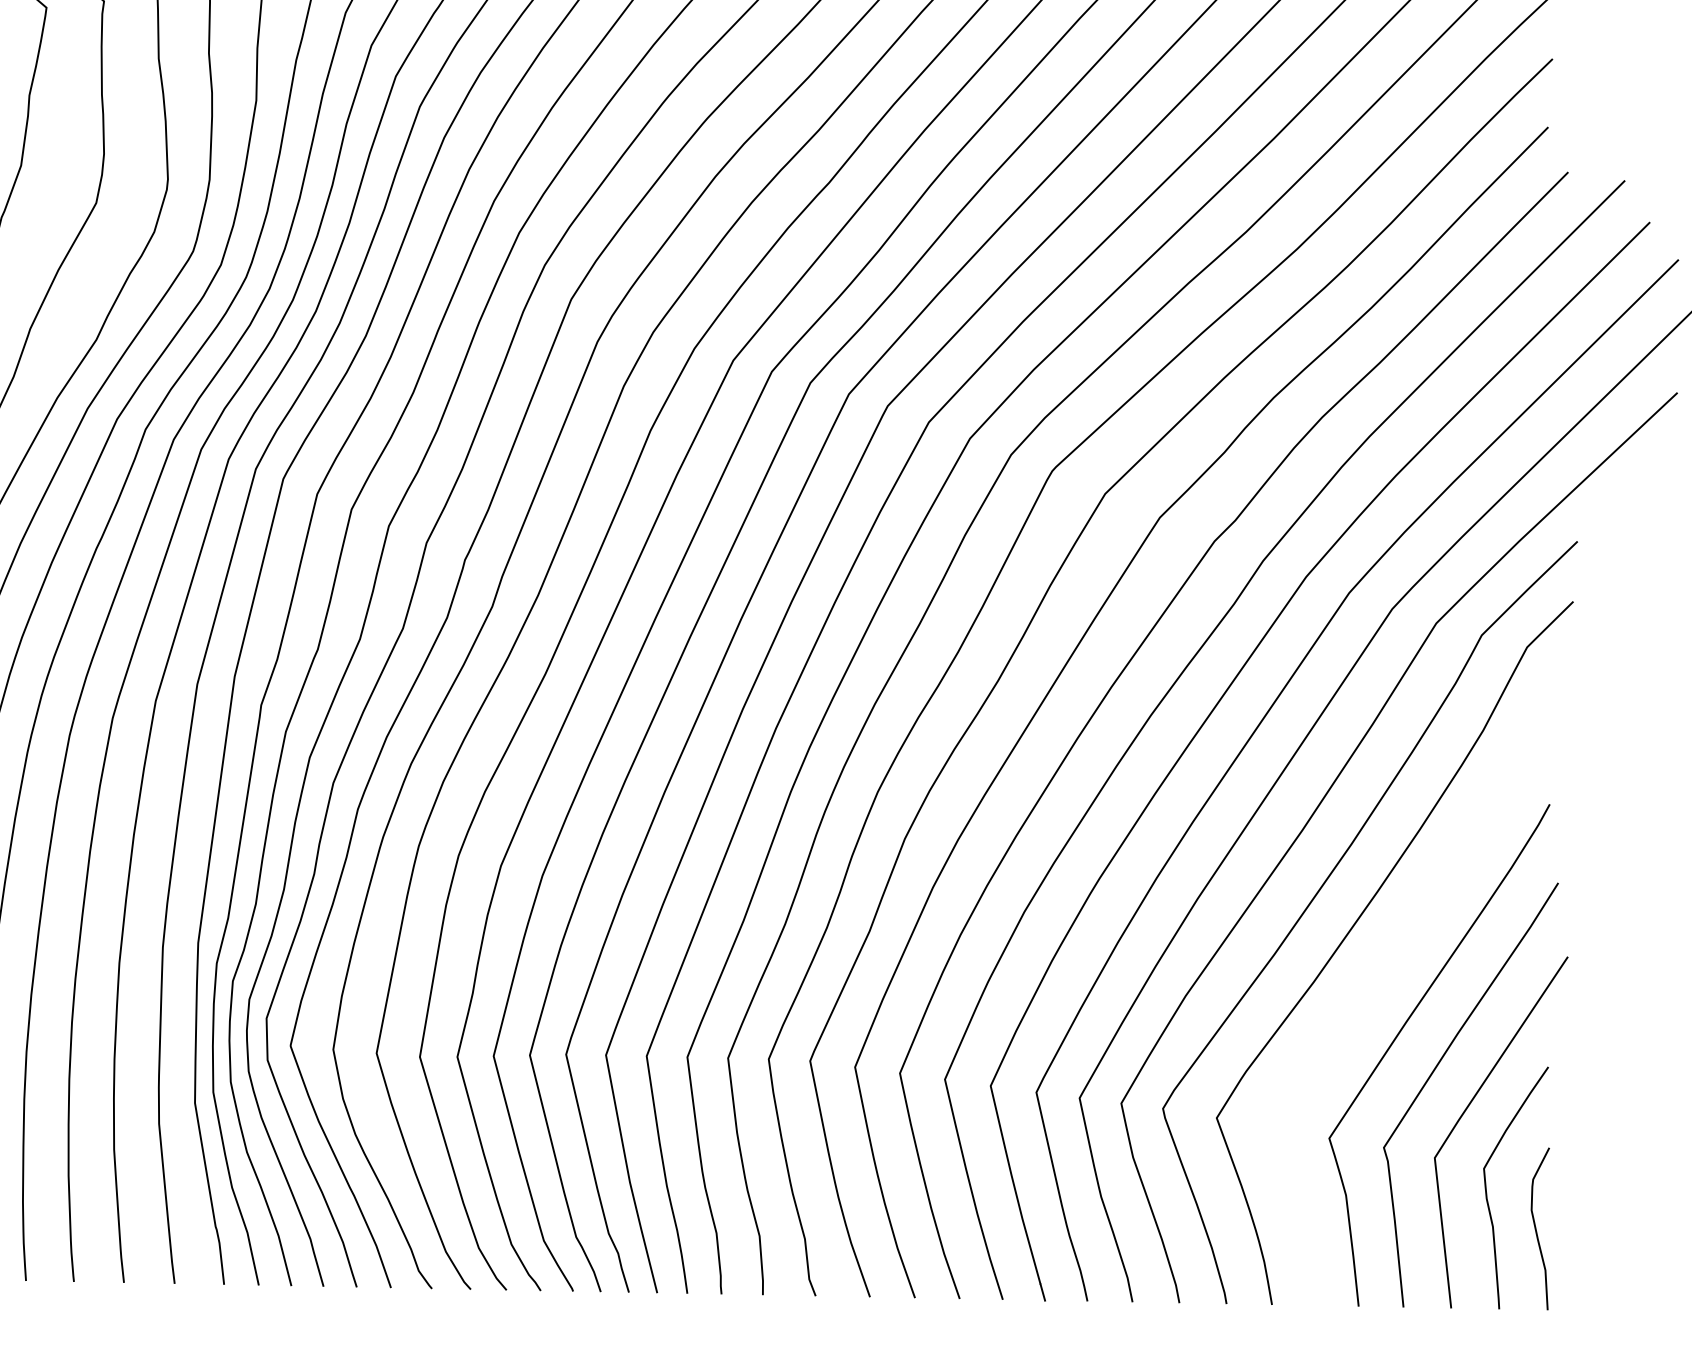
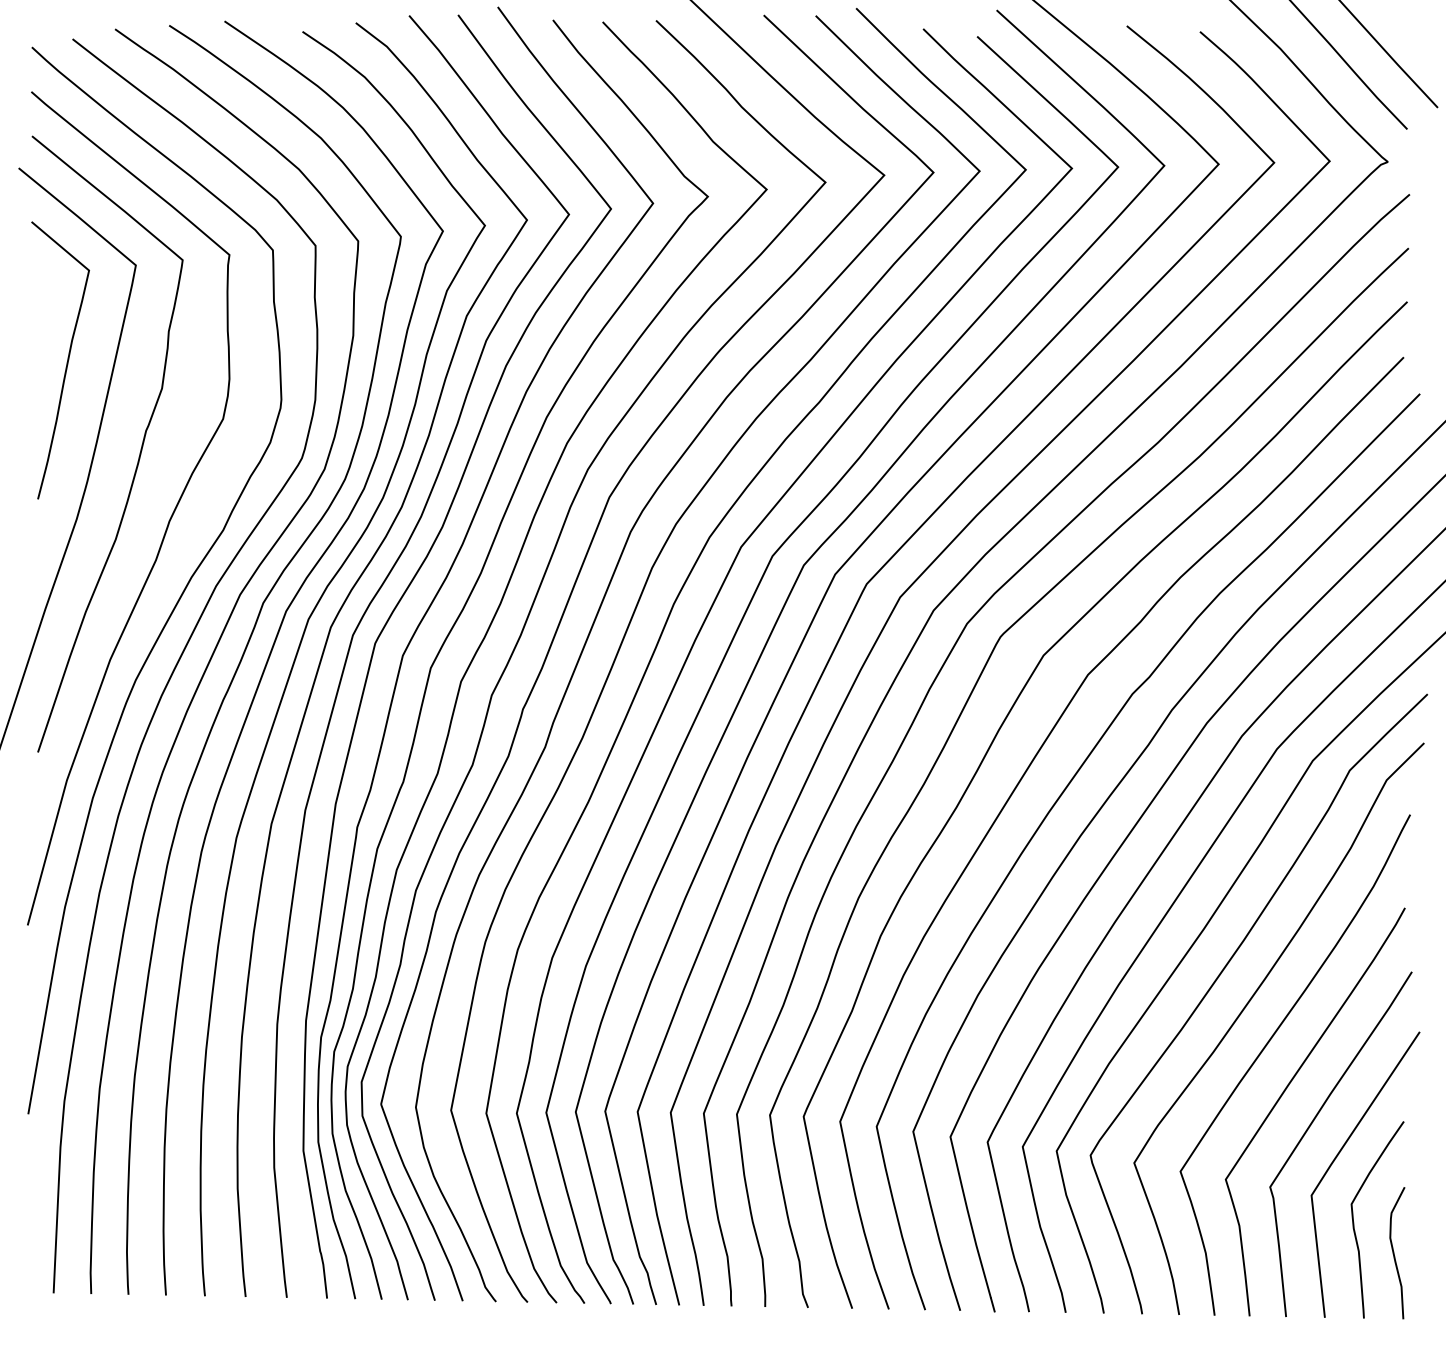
curve: (1380, 973) -> (1267, 1045), added

